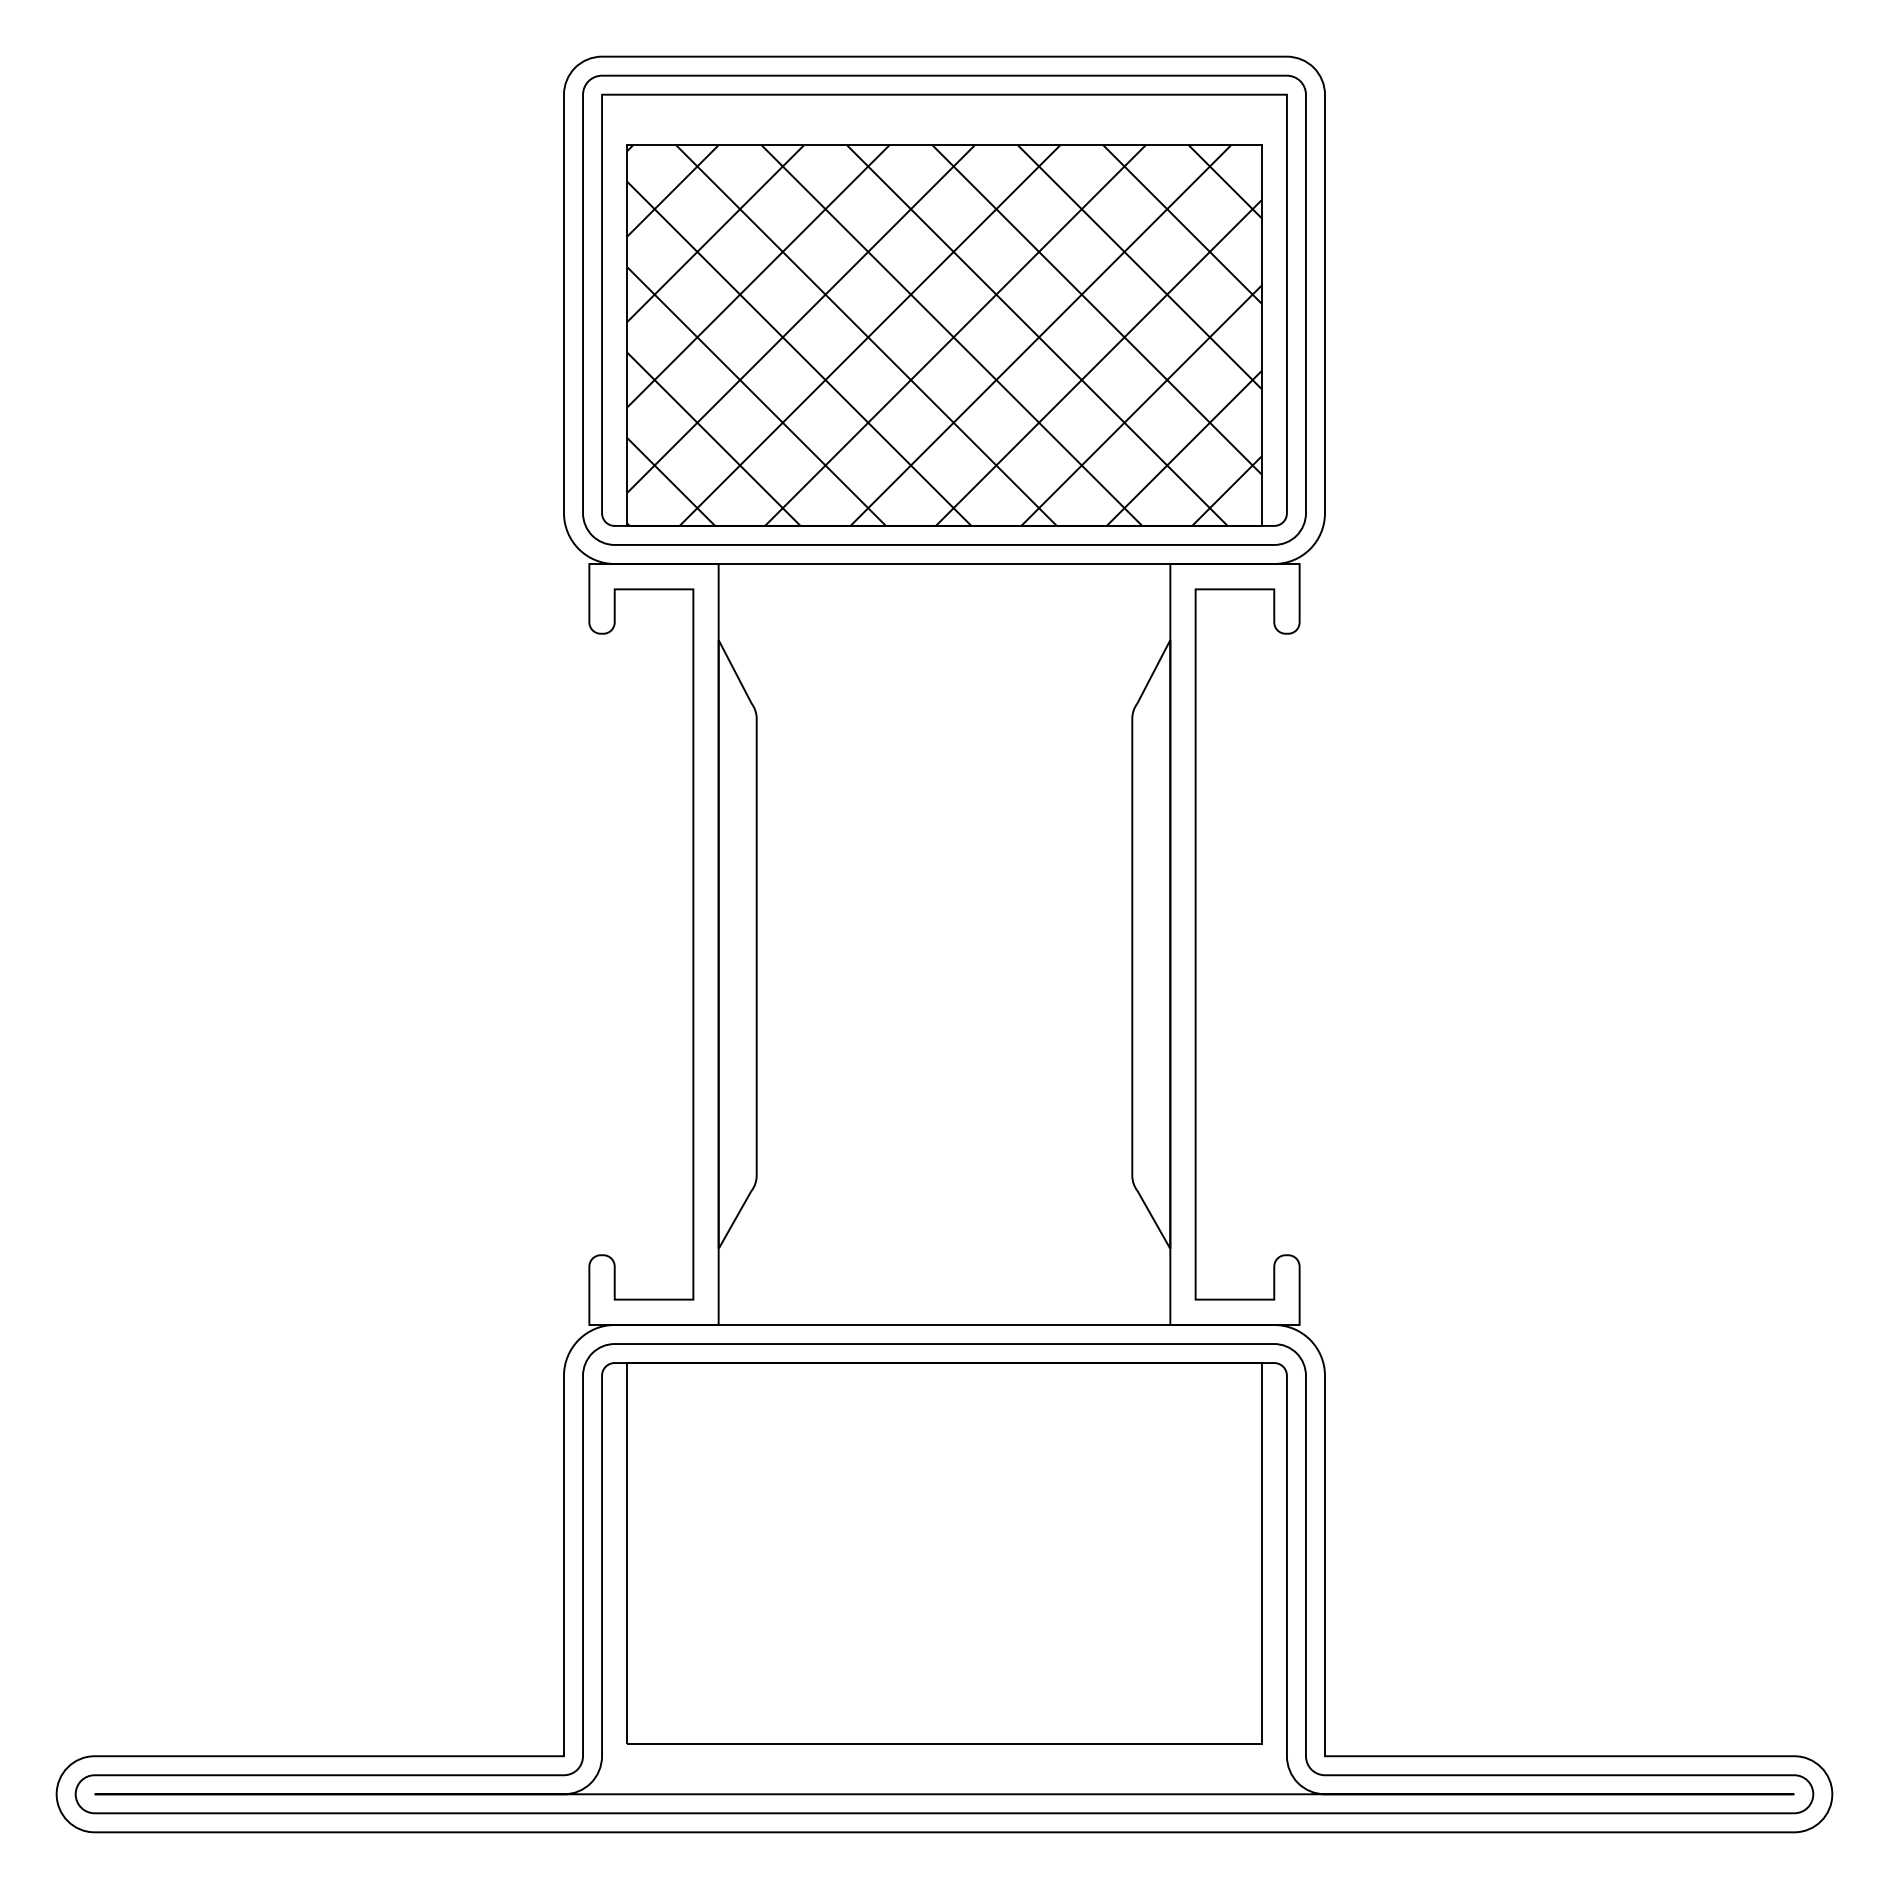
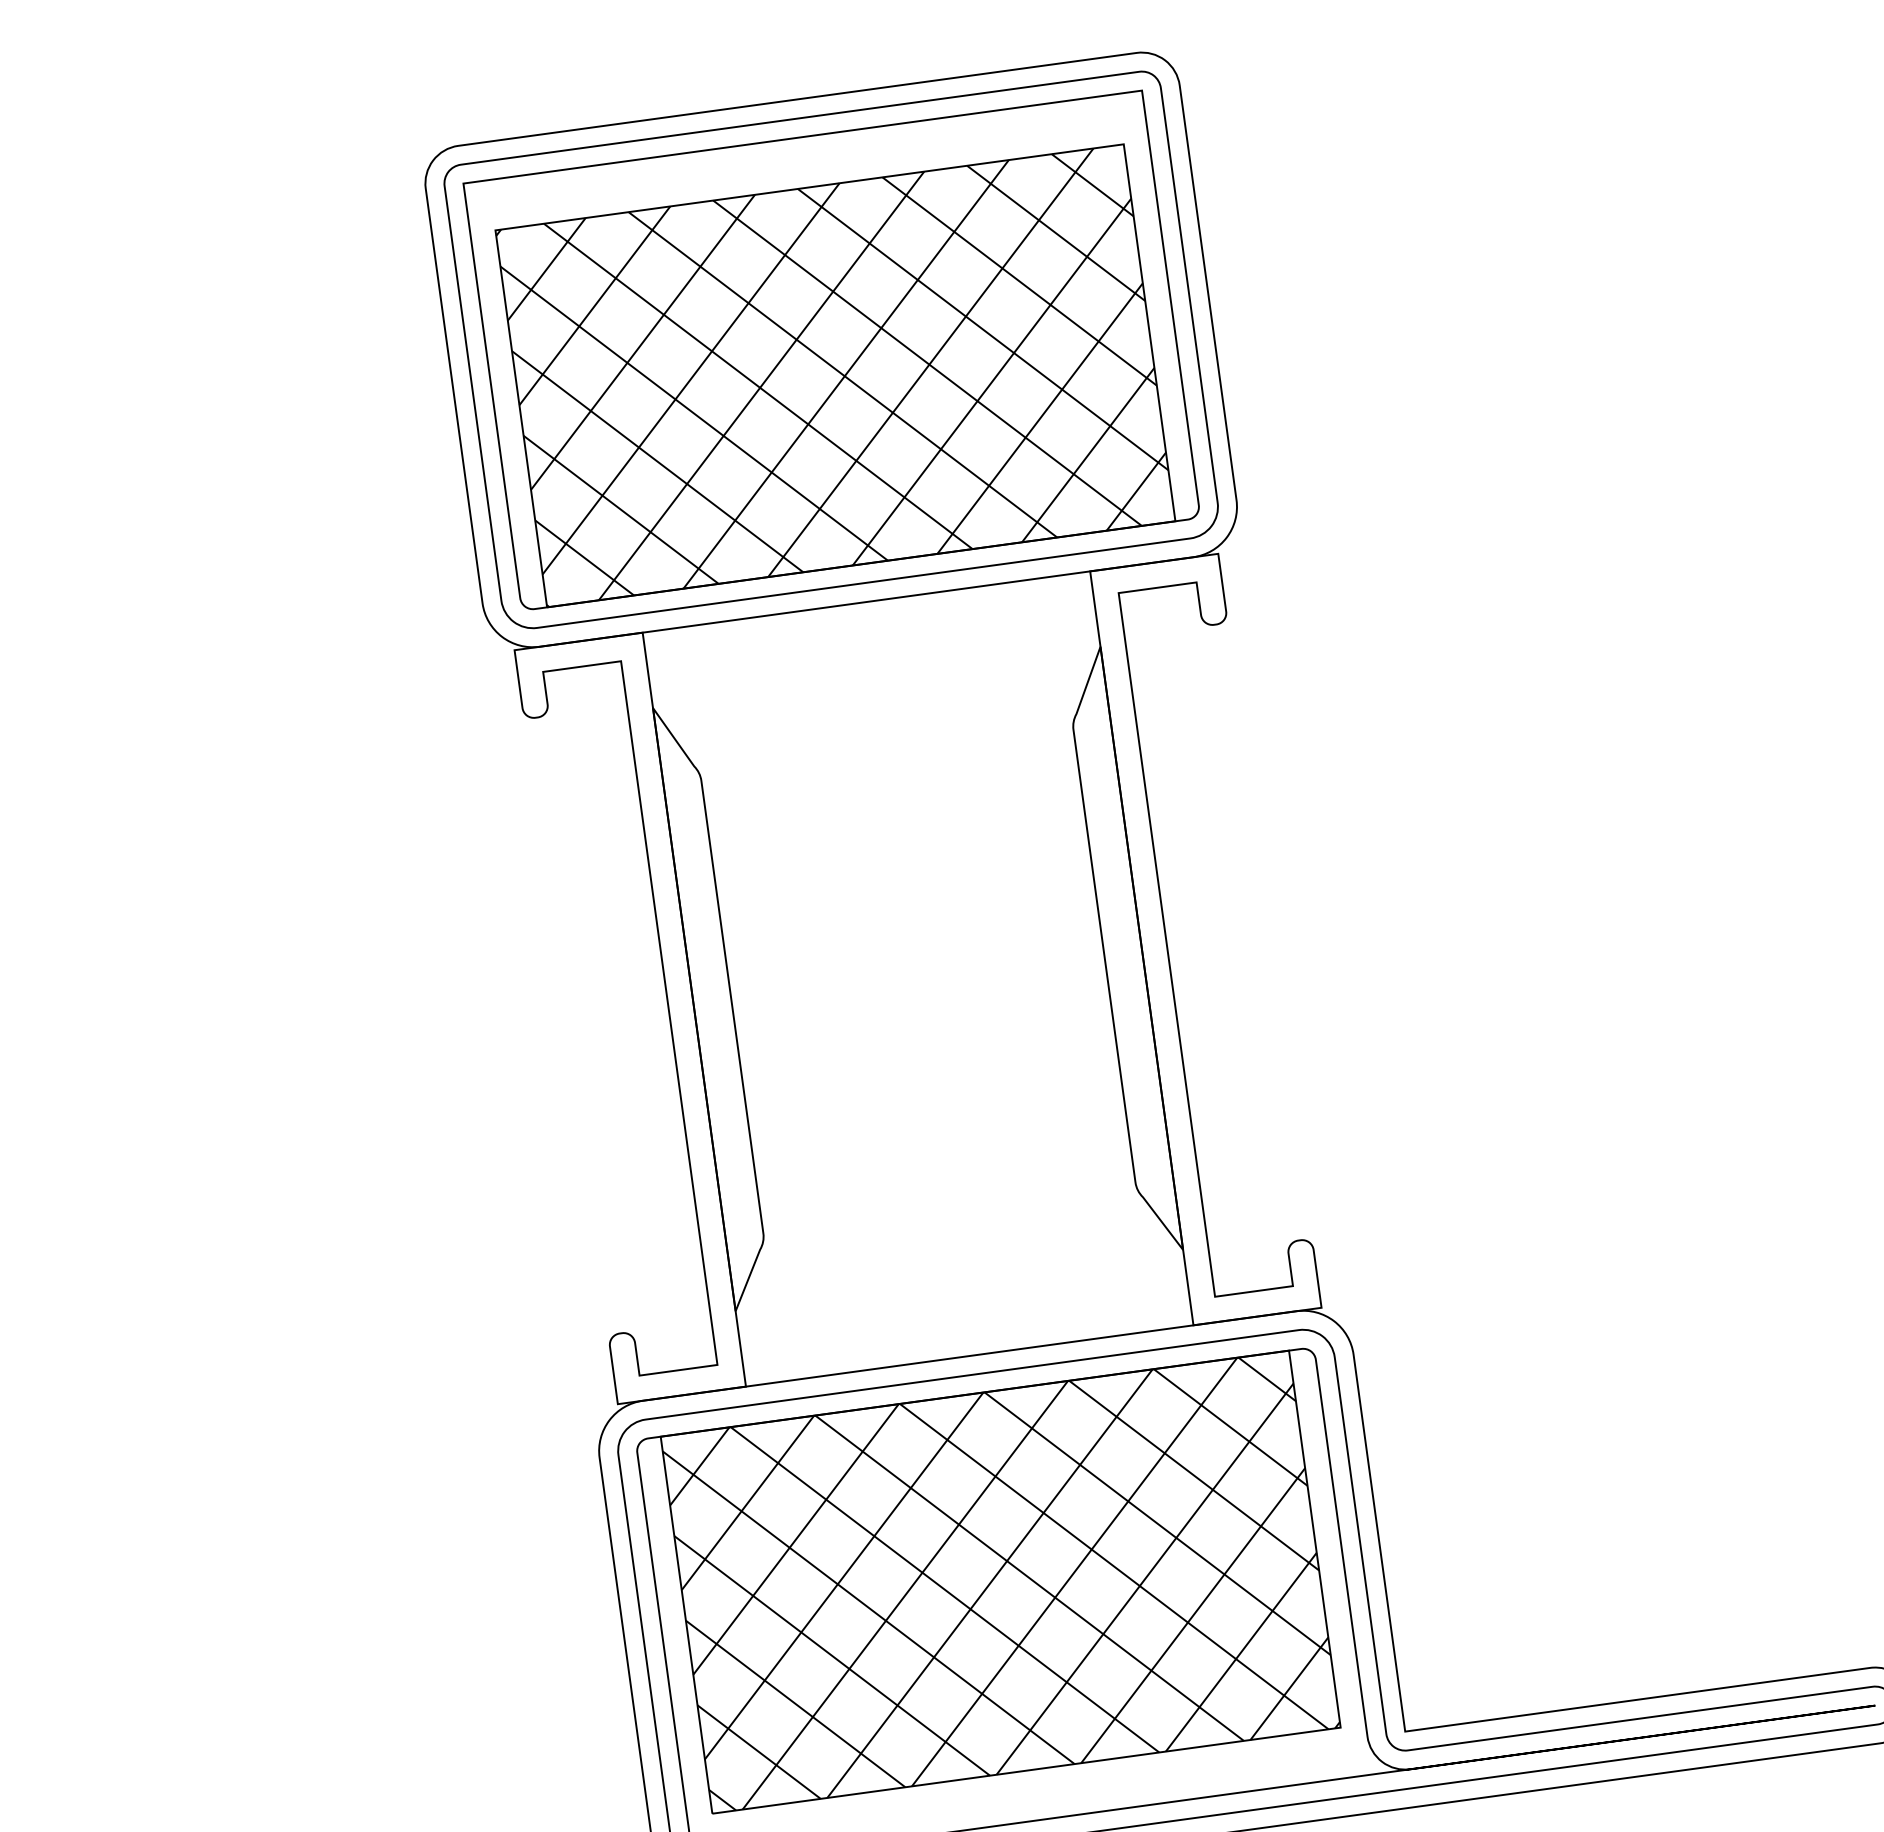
hatch: (944, 1553) -> (1000, 1582), added

